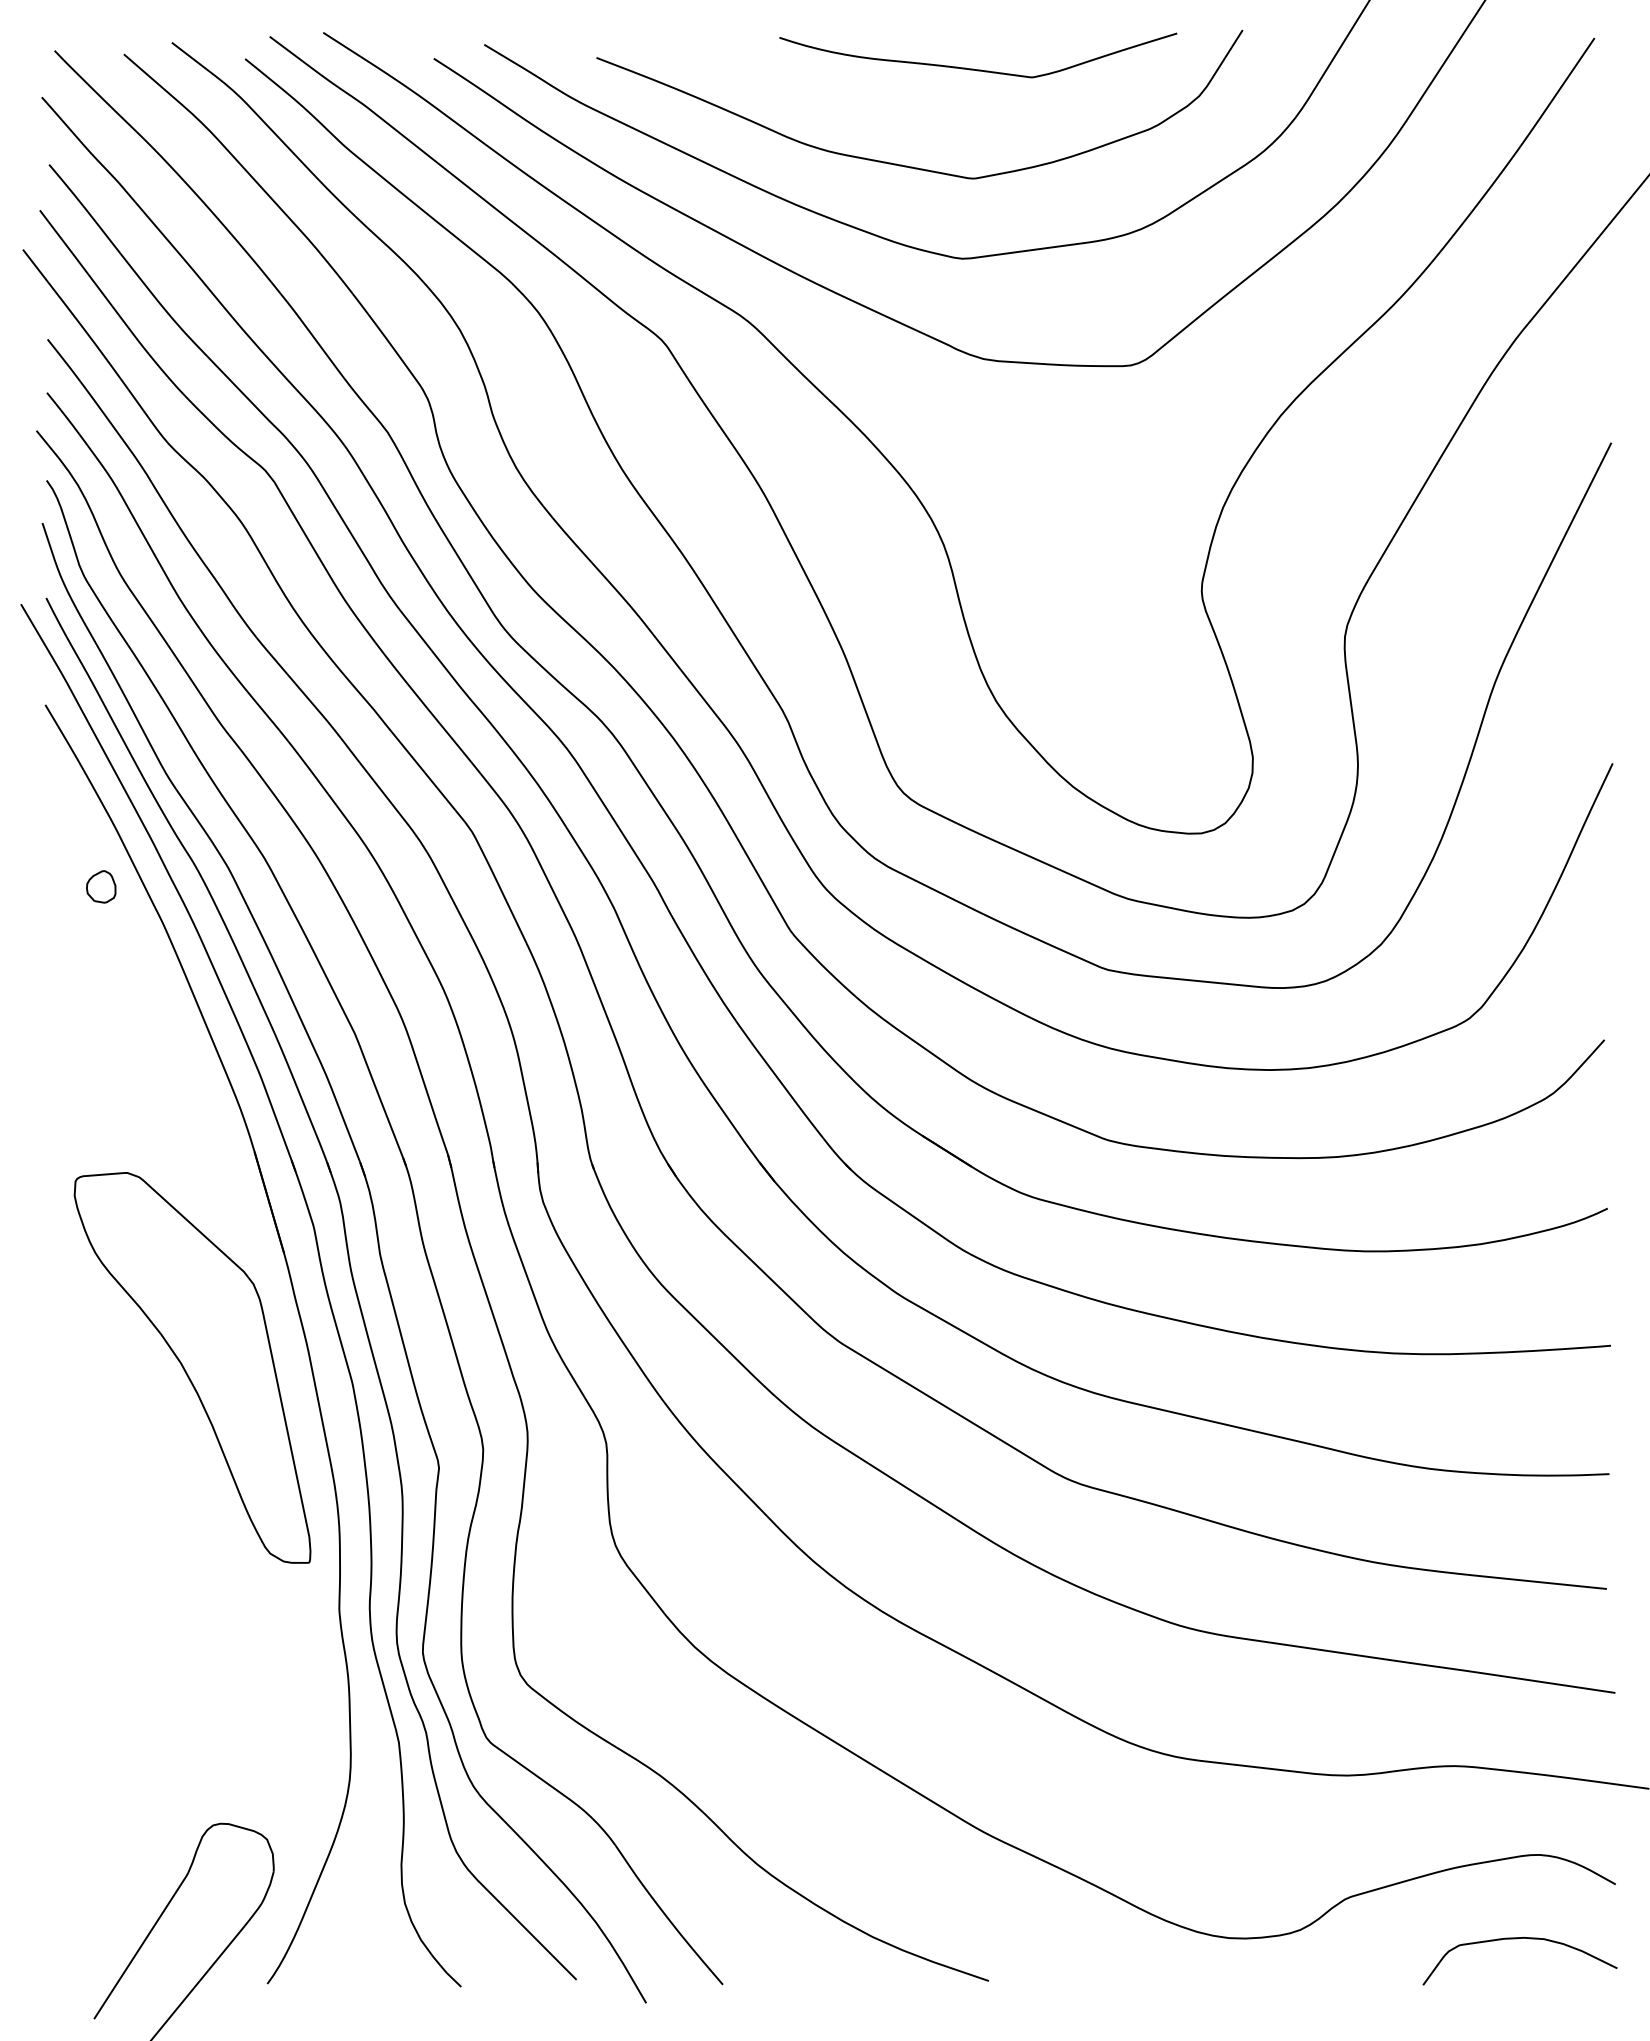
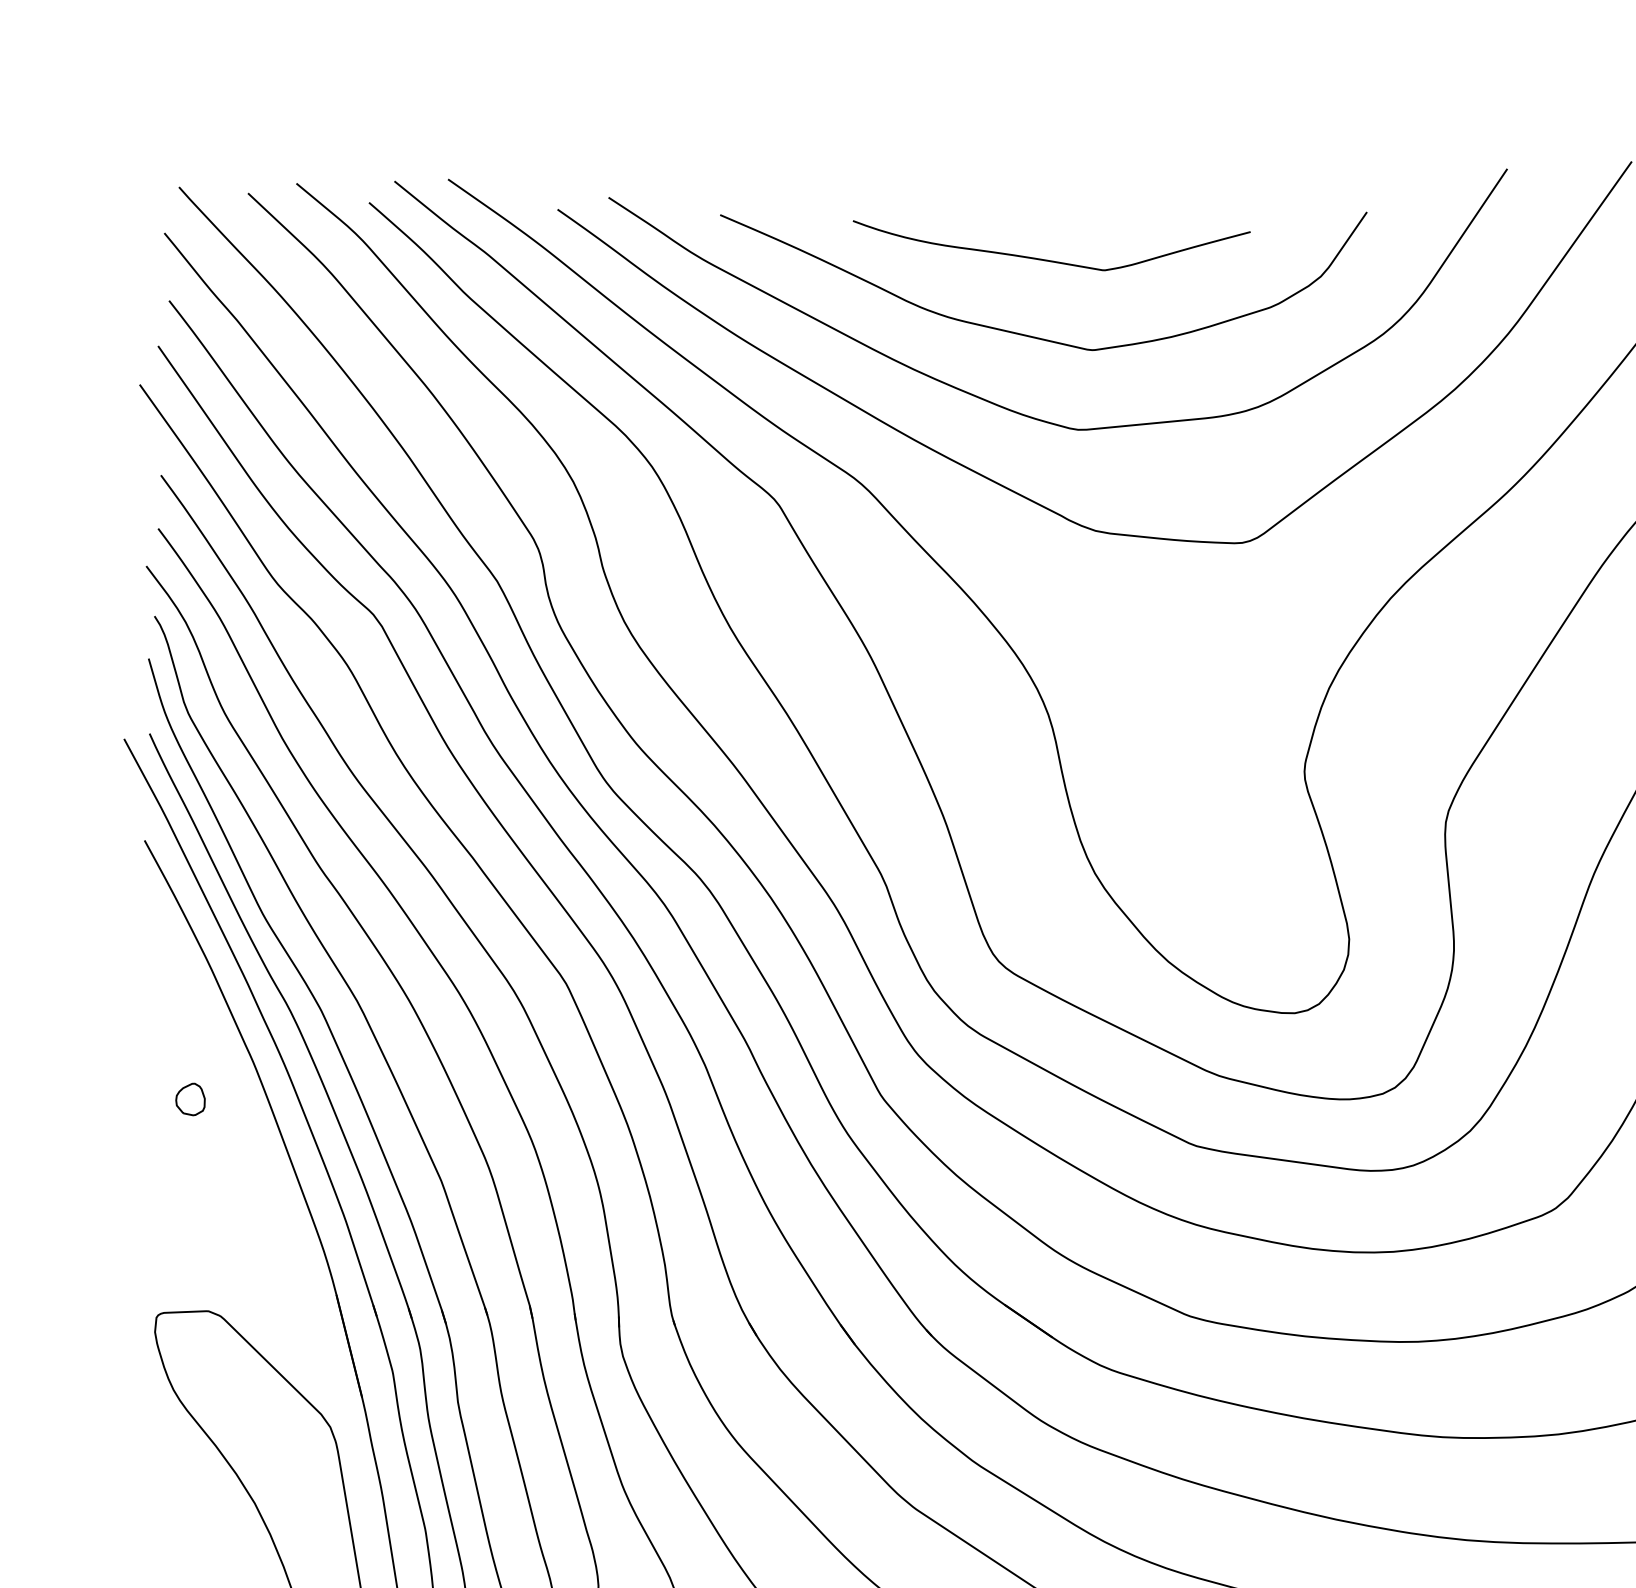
curve: (973, 68) -> (1045, 259), moved
part: (101, 886) -> (190, 1098), moved

